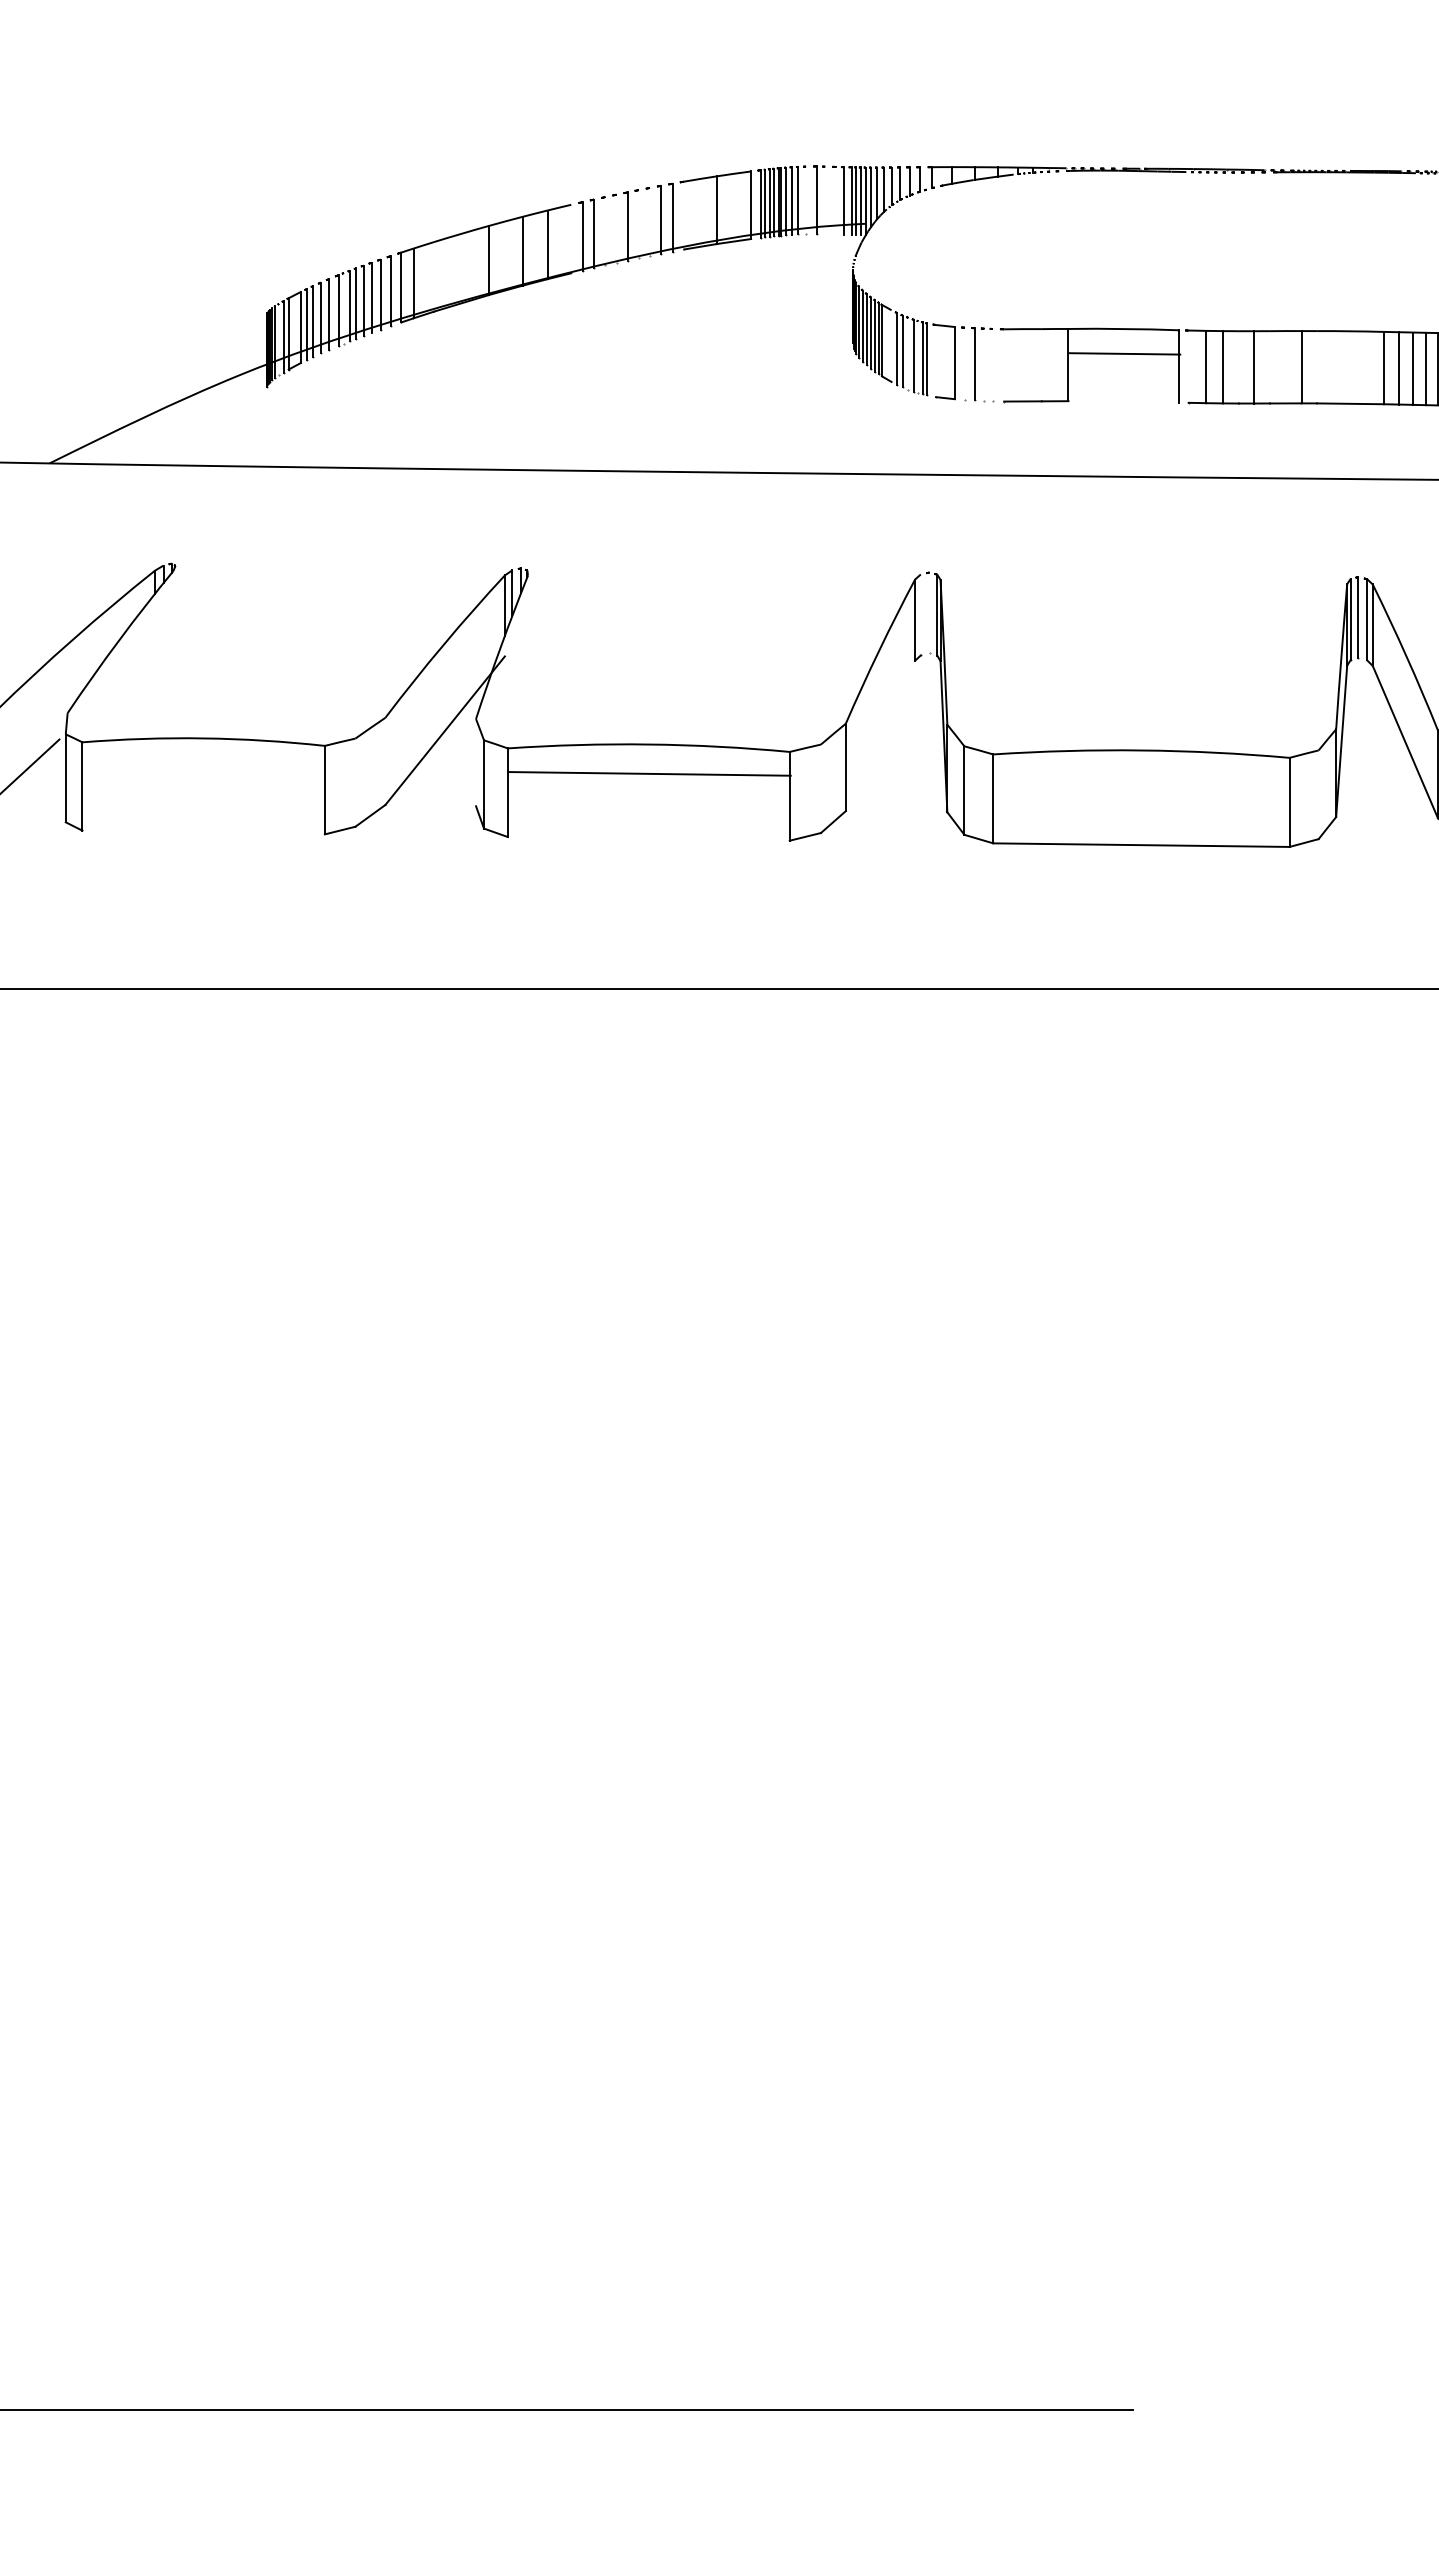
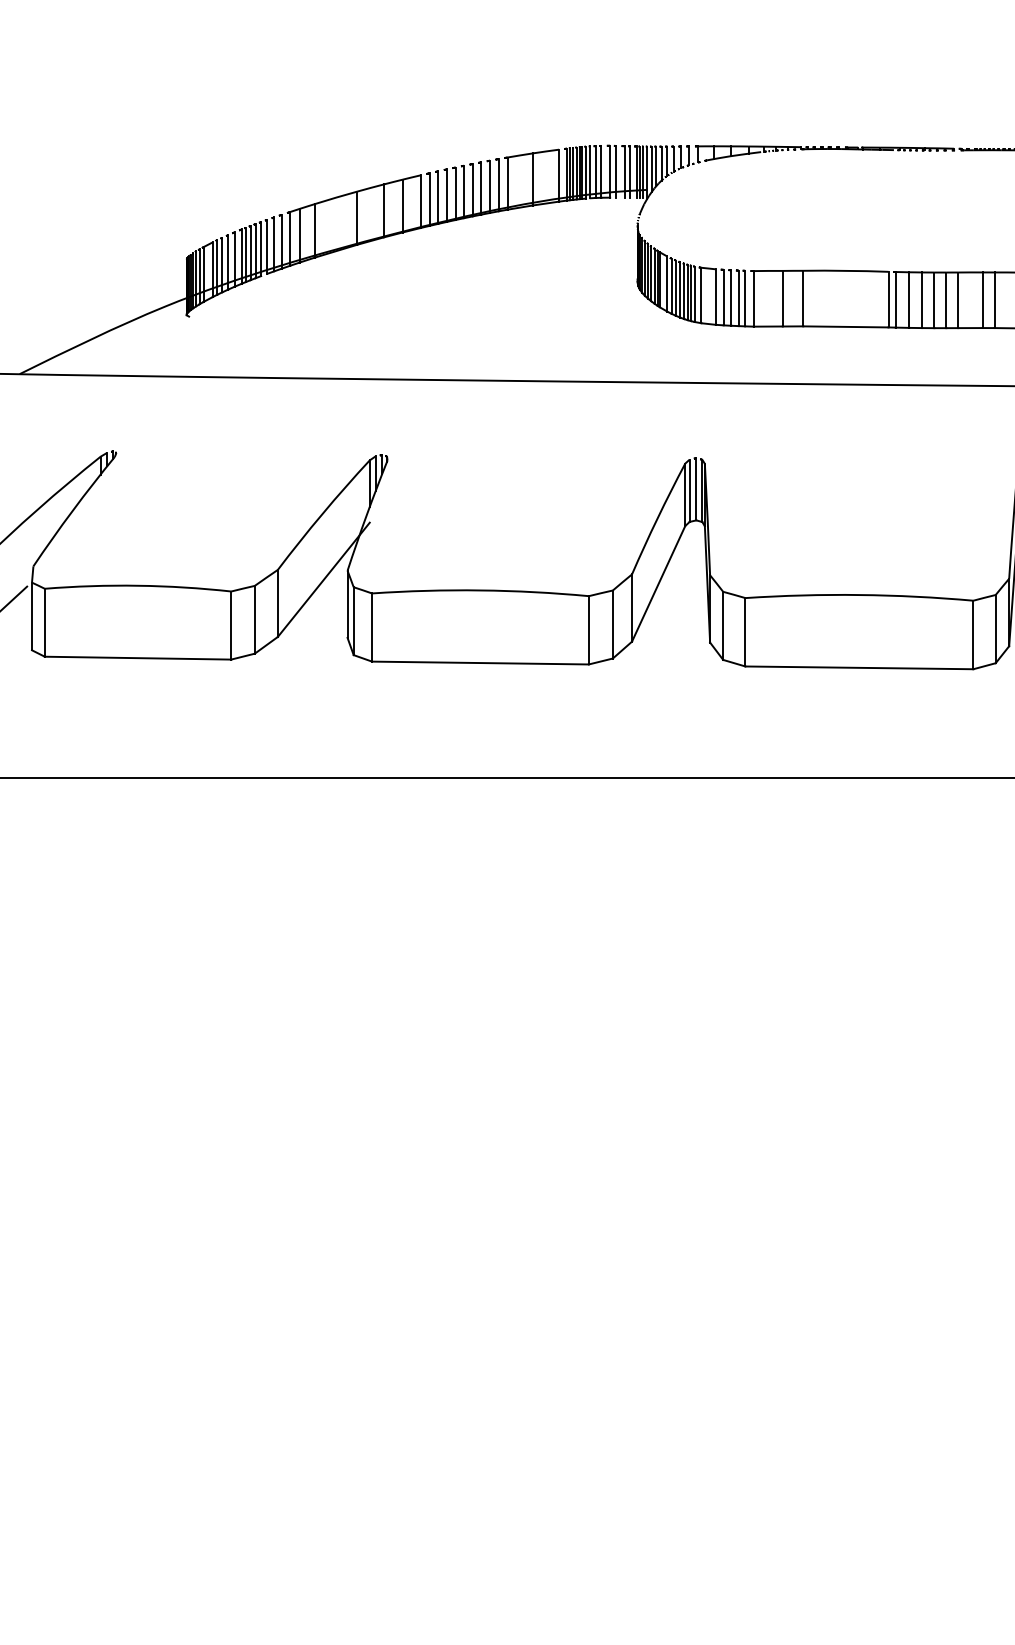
line: (806, 200) -> (601, 171), added
line: (825, 200) -> (616, 171), added
line: (836, 200) -> (624, 171), added
line: (684, 215) -> (507, 183), added
line: (649, 221) -> (481, 188), added
line: (638, 224) -> (472, 190), added
line: (616, 228) -> (455, 193), added
line: (605, 231) -> (447, 195), added
line: (571, 238) -> (421, 201), added
line: (433, 276) -> (314, 230), added
line: (343, 308) -> (245, 255), added
line: (279, 339) -> (196, 278), added
line: (891, 345) -> (667, 283), added
line: (908, 353) -> (680, 289), added
line: (1124, 353) -> (845, 326), moved
line: (918, 357) -> (687, 292), added
line: (936, 361) -> (701, 295), added
line: (964, 363) -> (723, 297), added
line: (984, 364) -> (738, 298), added
line: (992, 364) -> (744, 298), added
line: (1004, 365) -> (754, 298), added
line: (1041, 365) -> (782, 298), added
line: (1188, 366) -> (895, 299), added
line: (1238, 367) -> (934, 300), added
line: (1269, 367) -> (957, 300), added
line: (1317, 367) -> (994, 300), added
line: (929, 612) -> (696, 488), added
line: (920, 614) -> (689, 490), added
line: (880, 735) -> (658, 583), added
line: (385, 760) -> (277, 602), added
line: (476, 762) -> (347, 604), added
line: (649, 773) -> (480, 662), moved
line: (355, 782) -> (254, 619), added
line: (820, 788) -> (612, 624), added
line: (1318, 794) -> (995, 628), added
line: (203, 832) -> (137, 658), added

